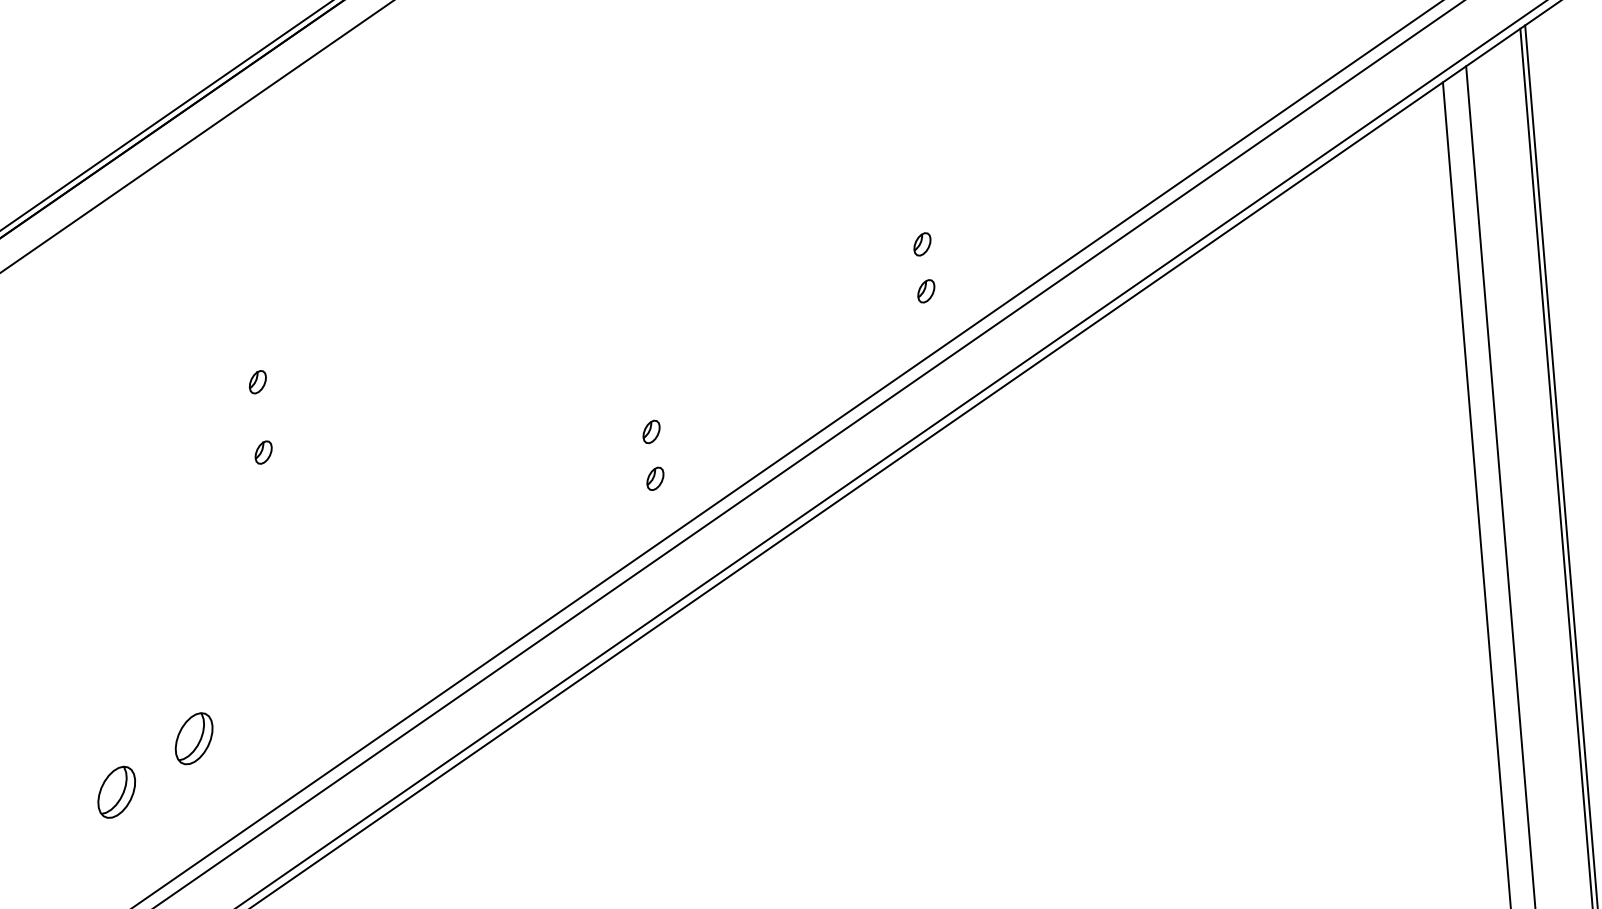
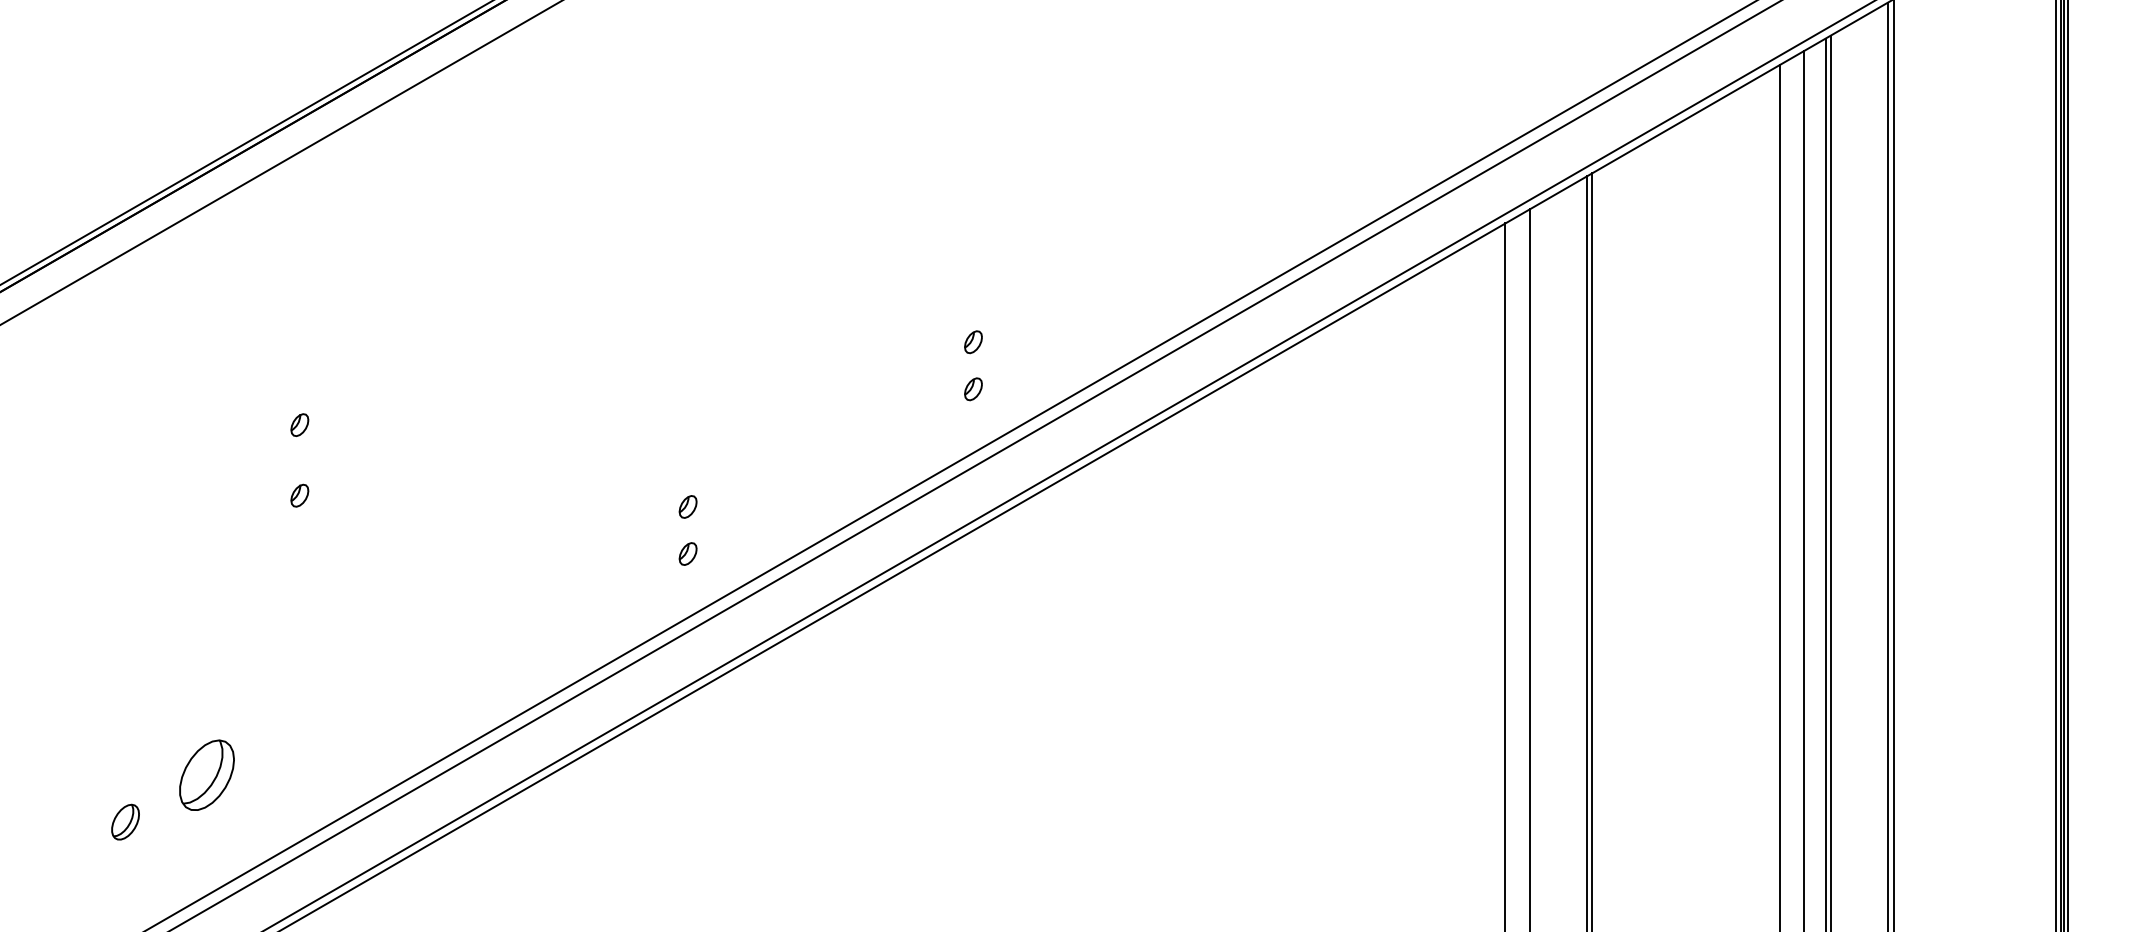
part: (194, 737) -> (207, 774), size x1.4
part: (116, 791) -> (125, 821), size x0.7

